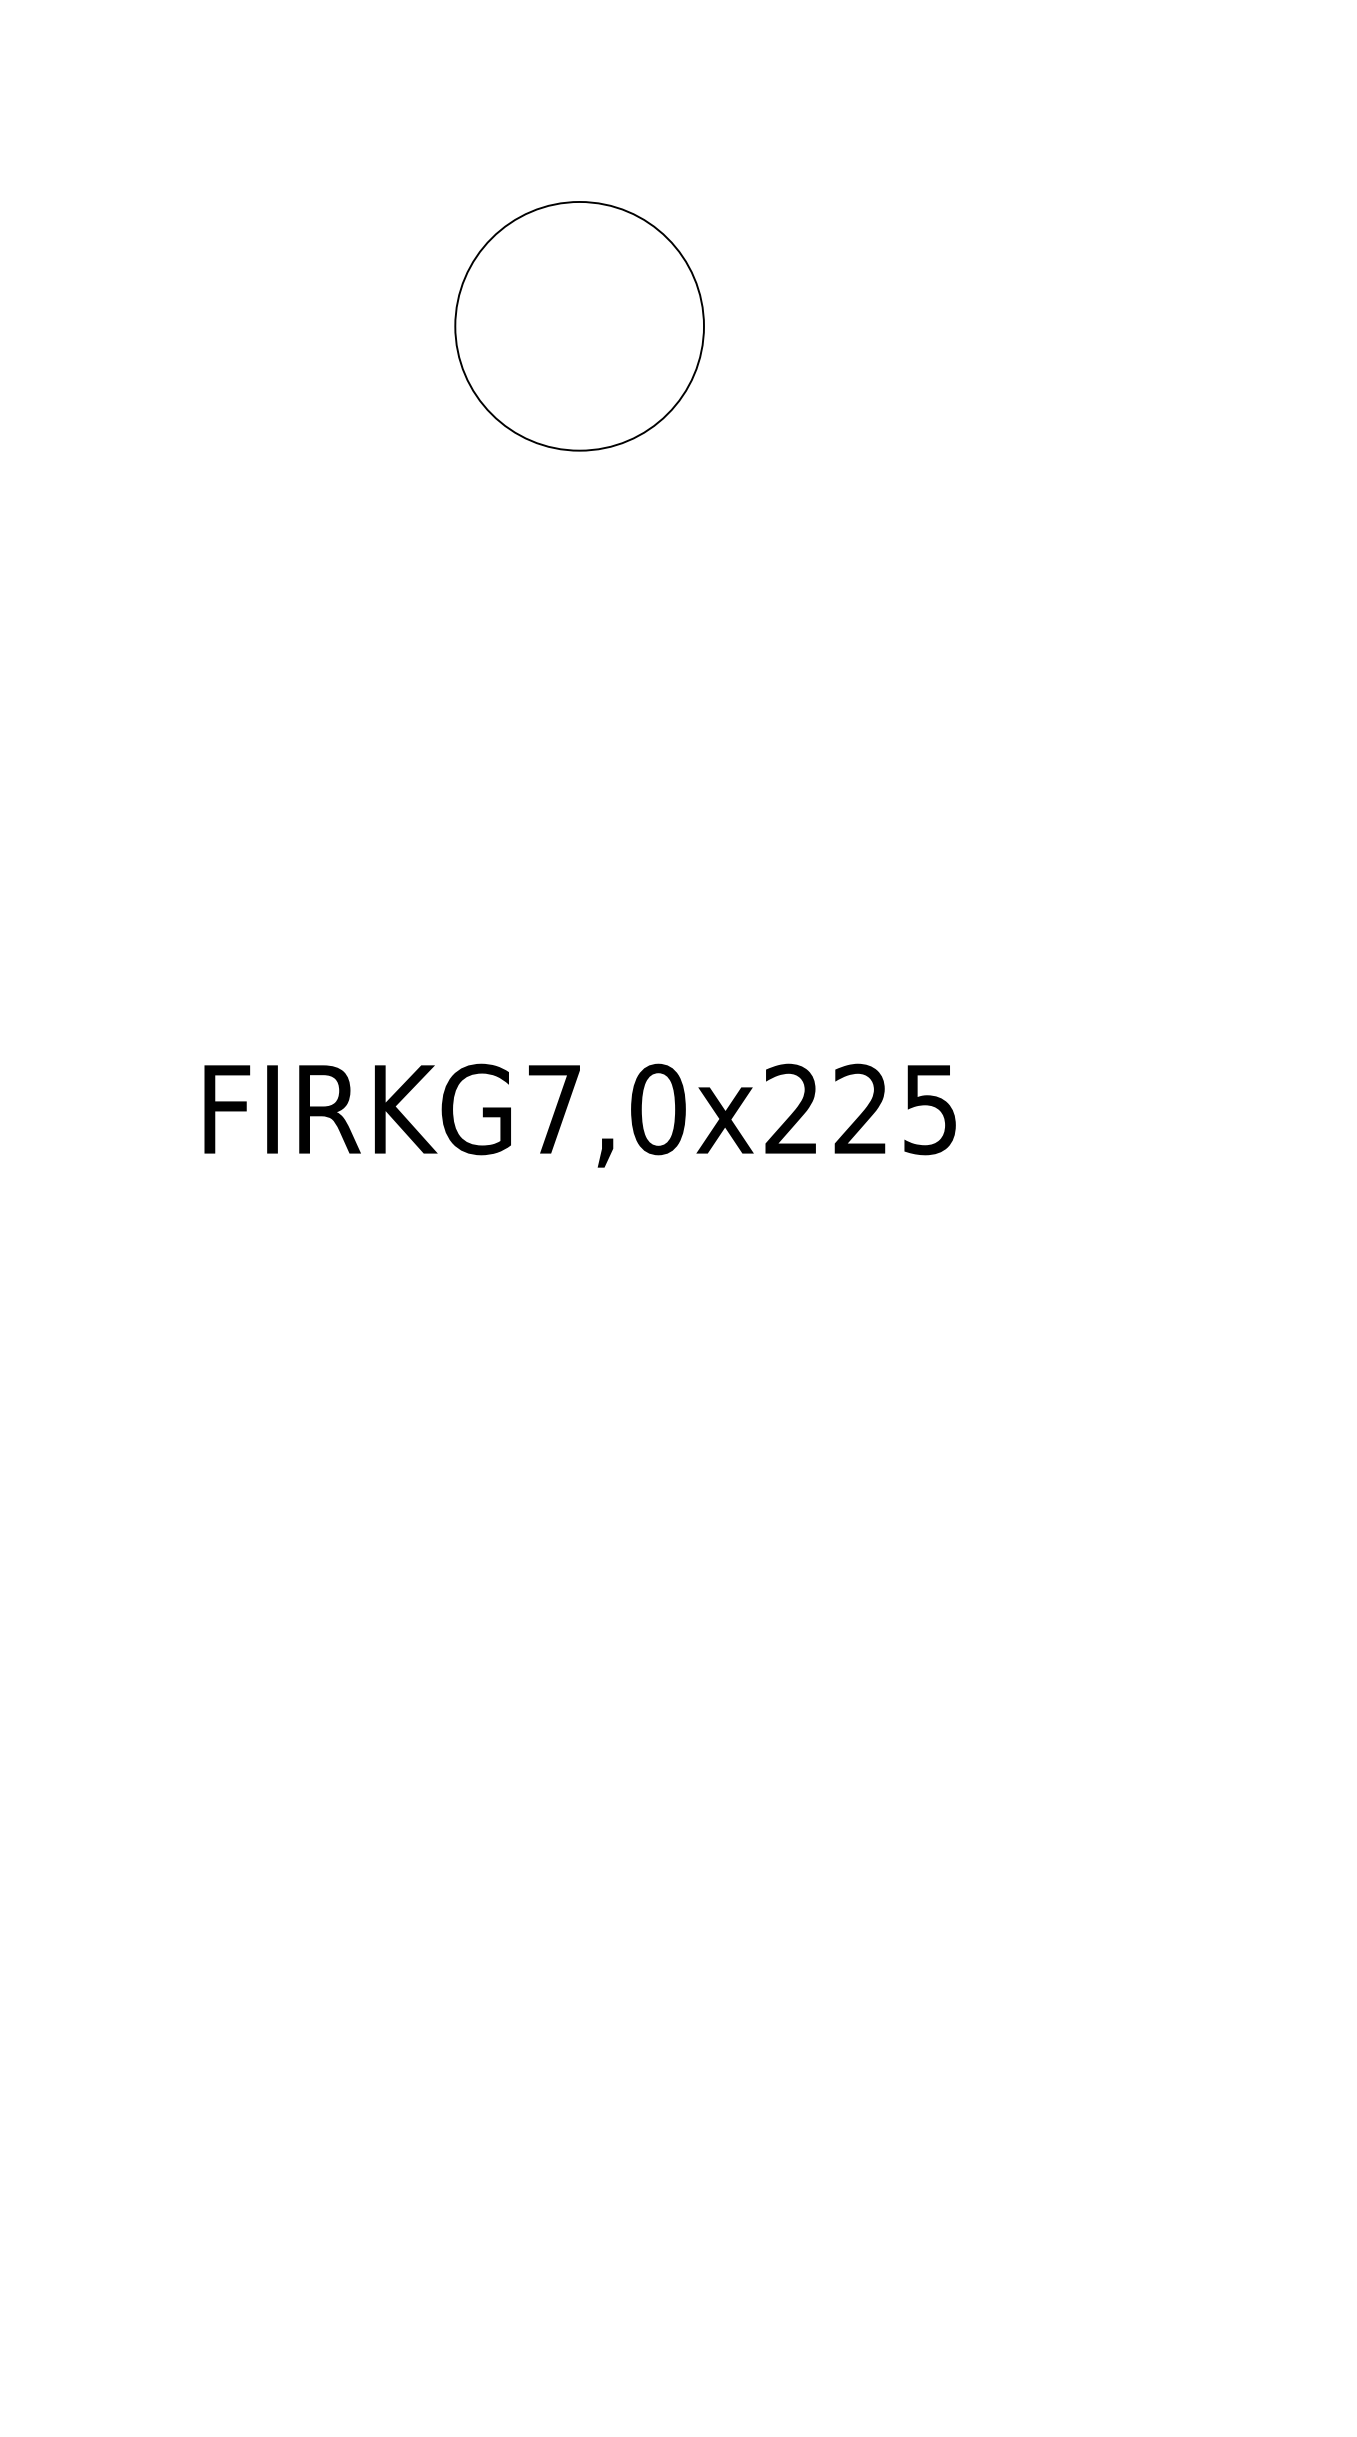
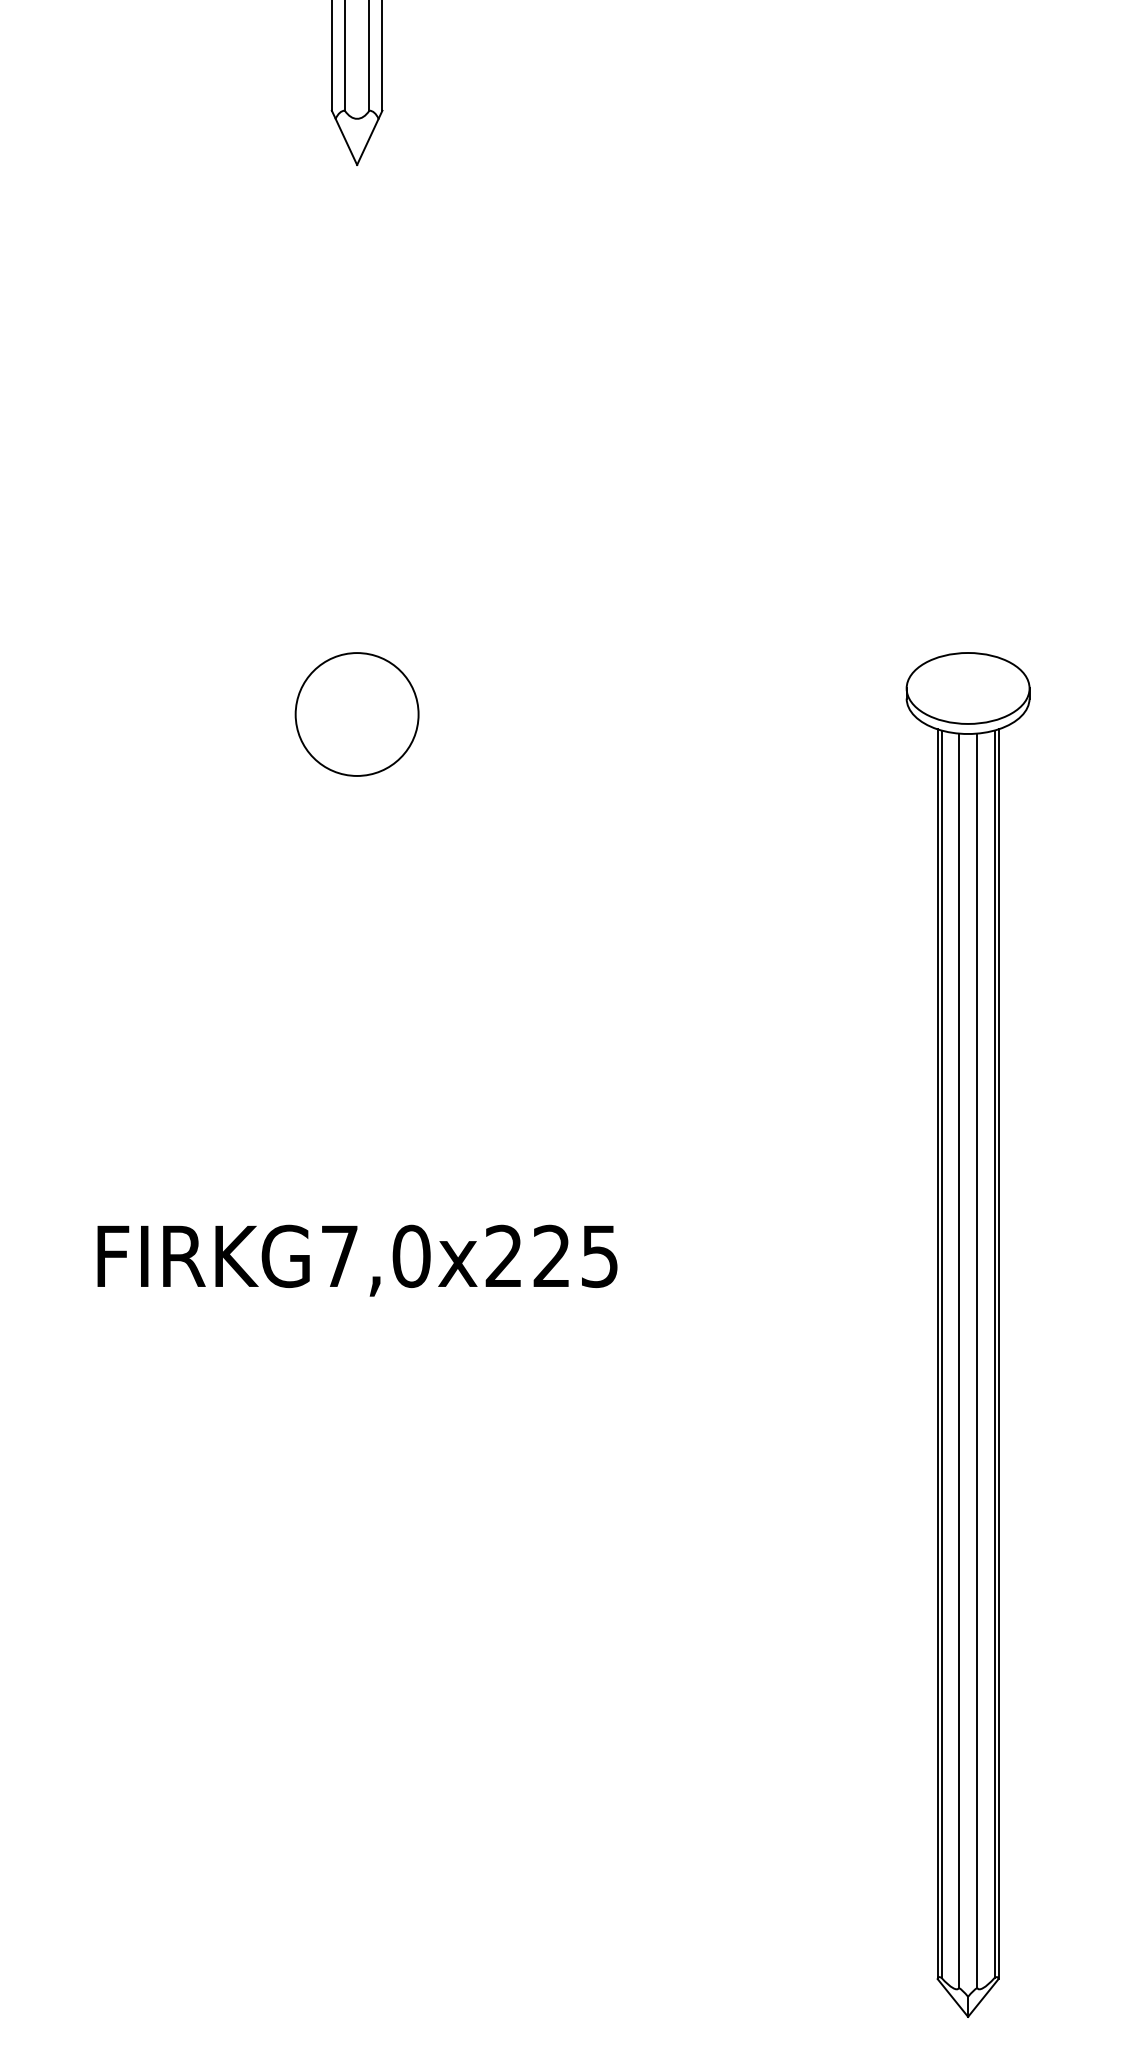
part: (578, 326) -> (356, 714), size x0.71

